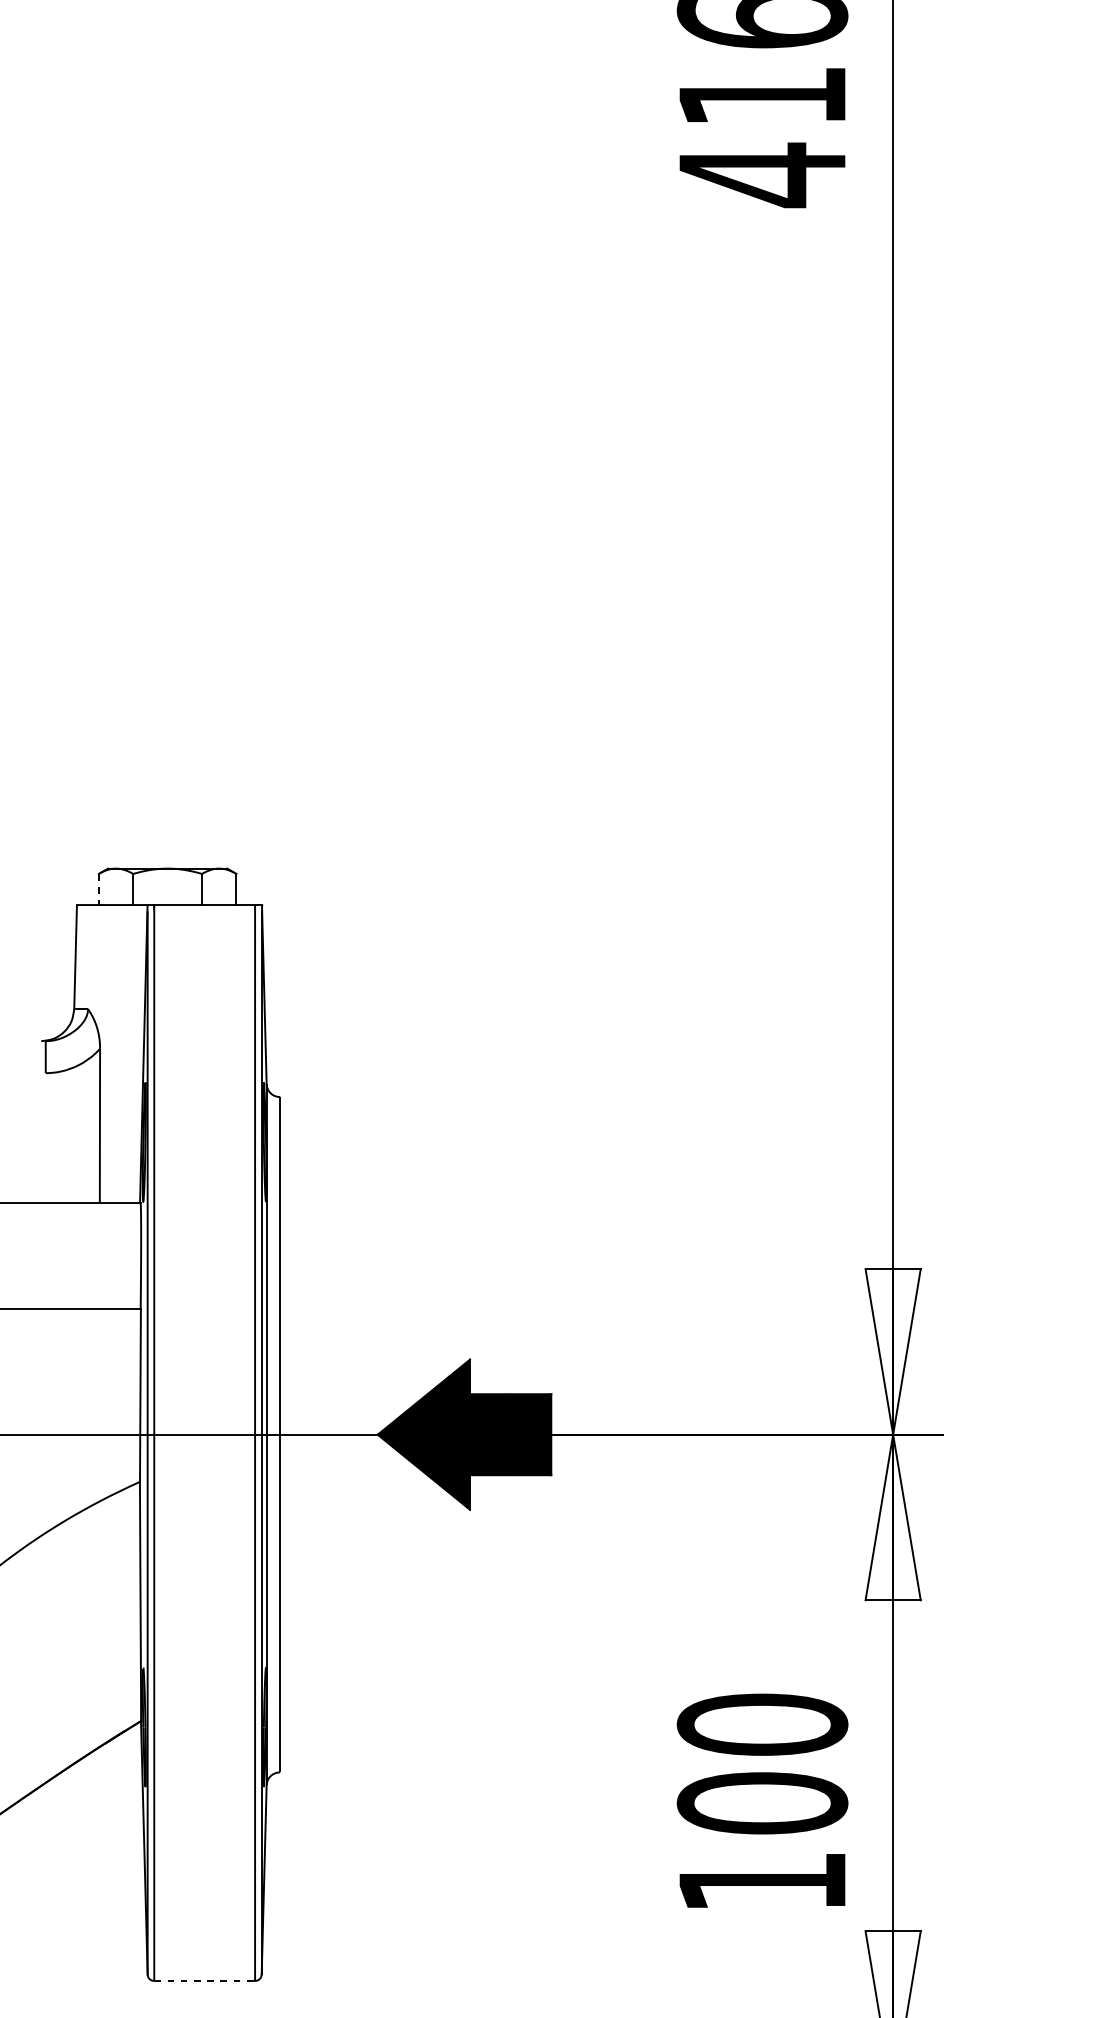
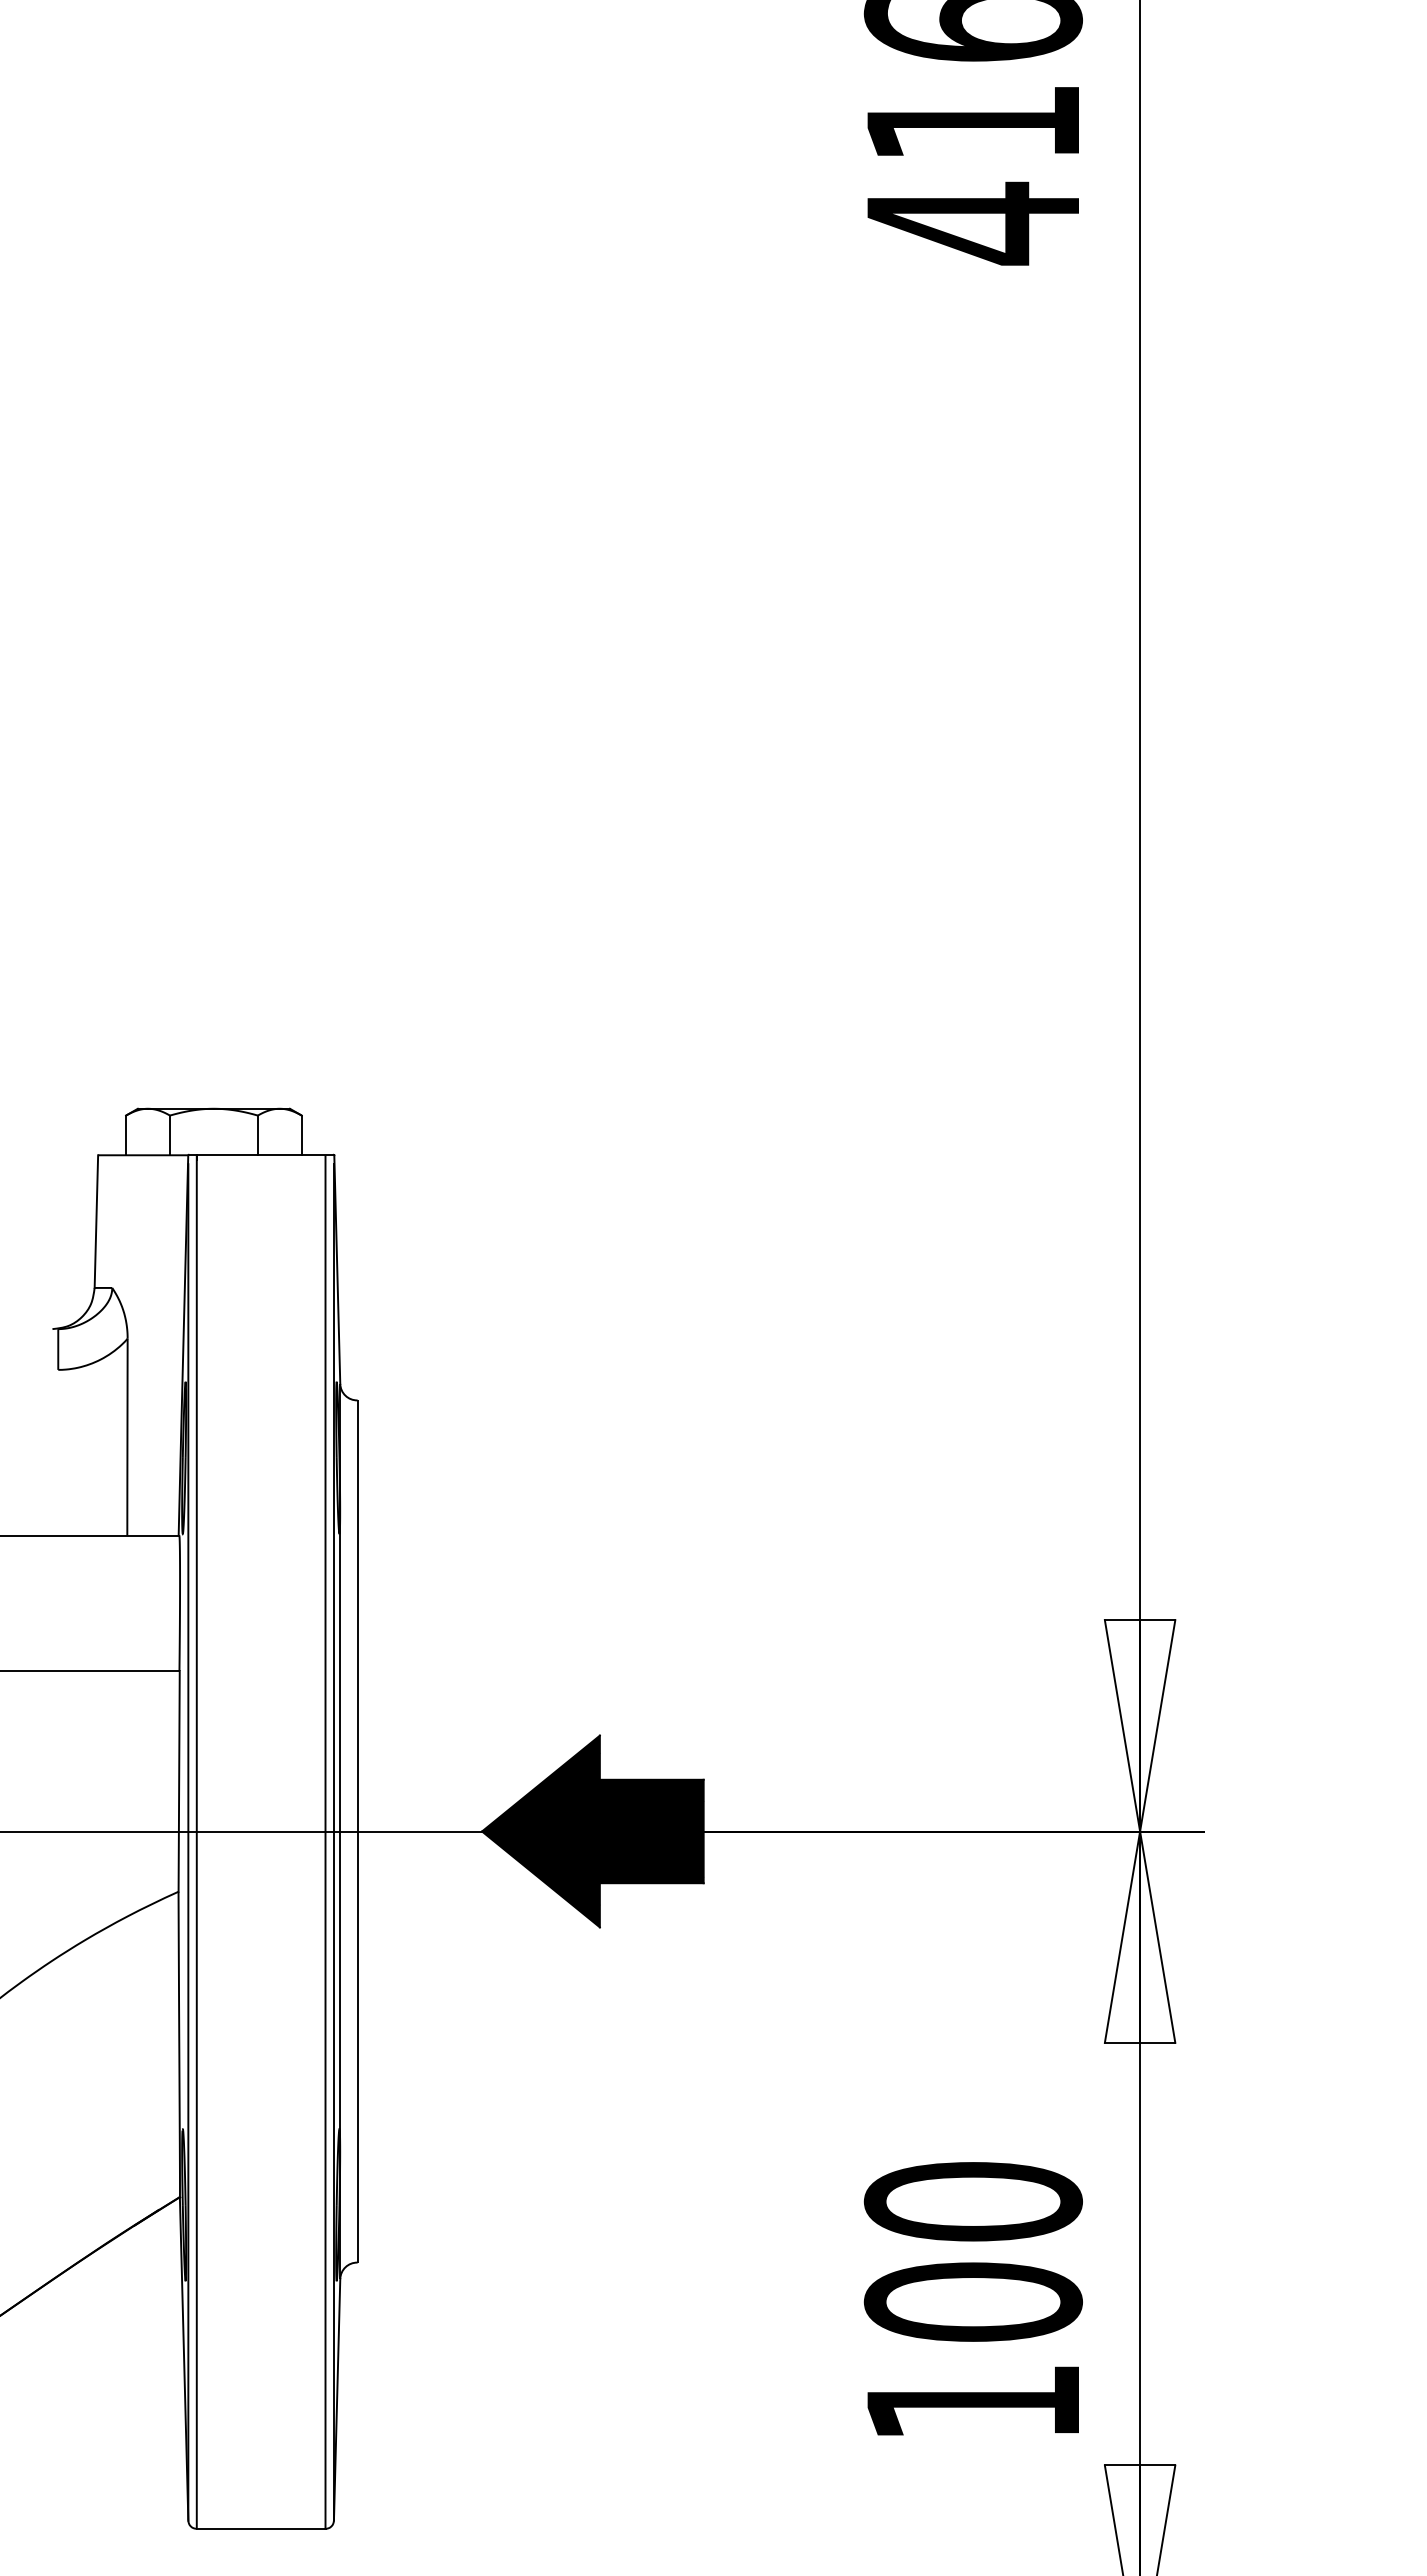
line: (99, 889) -> (126, 1135), dashed -> solid
line: (204, 1980) -> (261, 2528), dashed -> solid

